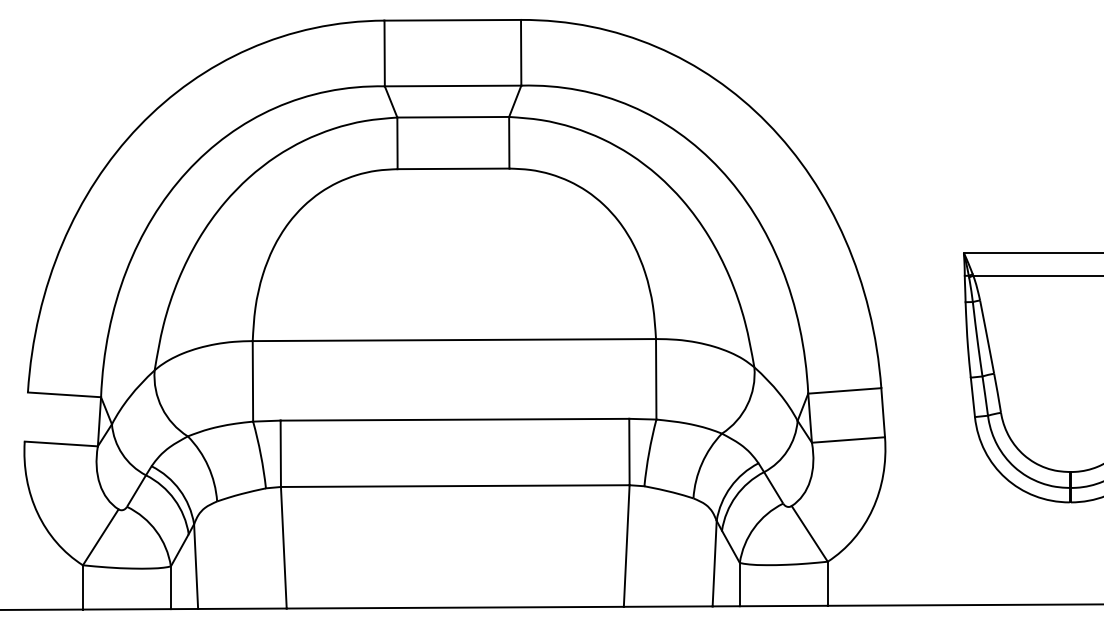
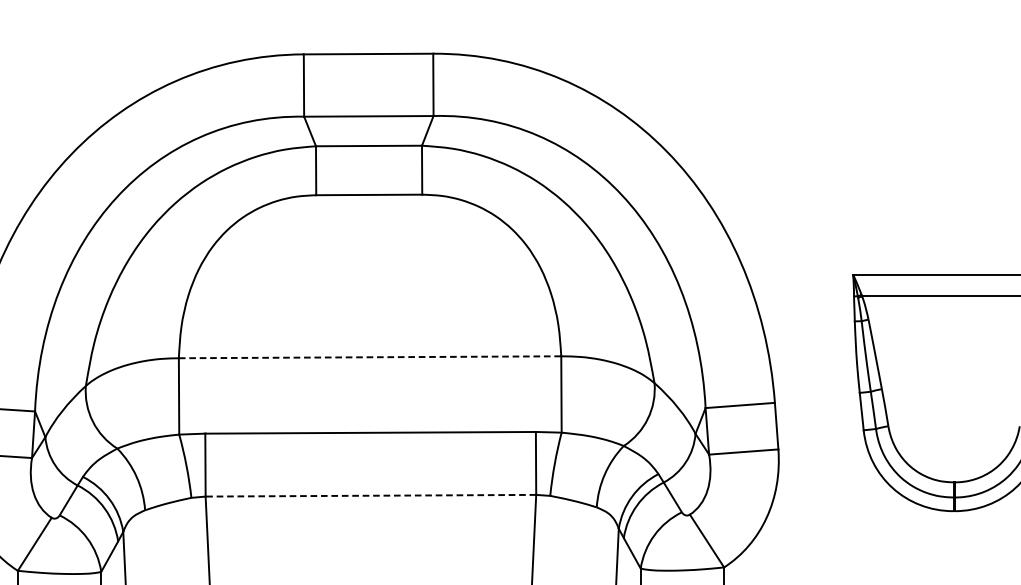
line: (454, 340) -> (370, 357), solid -> dashed
line: (454, 486) -> (370, 496), solid -> dashed

